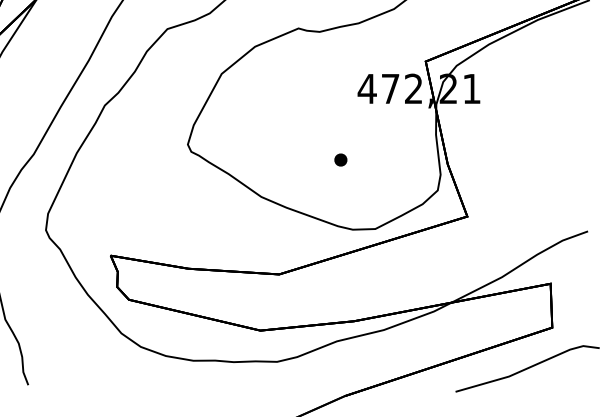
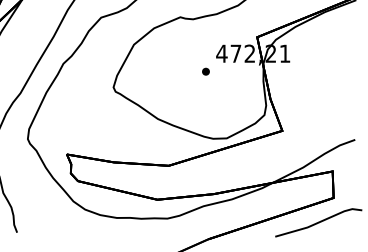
part: (340, 159) -> (205, 71), moved

